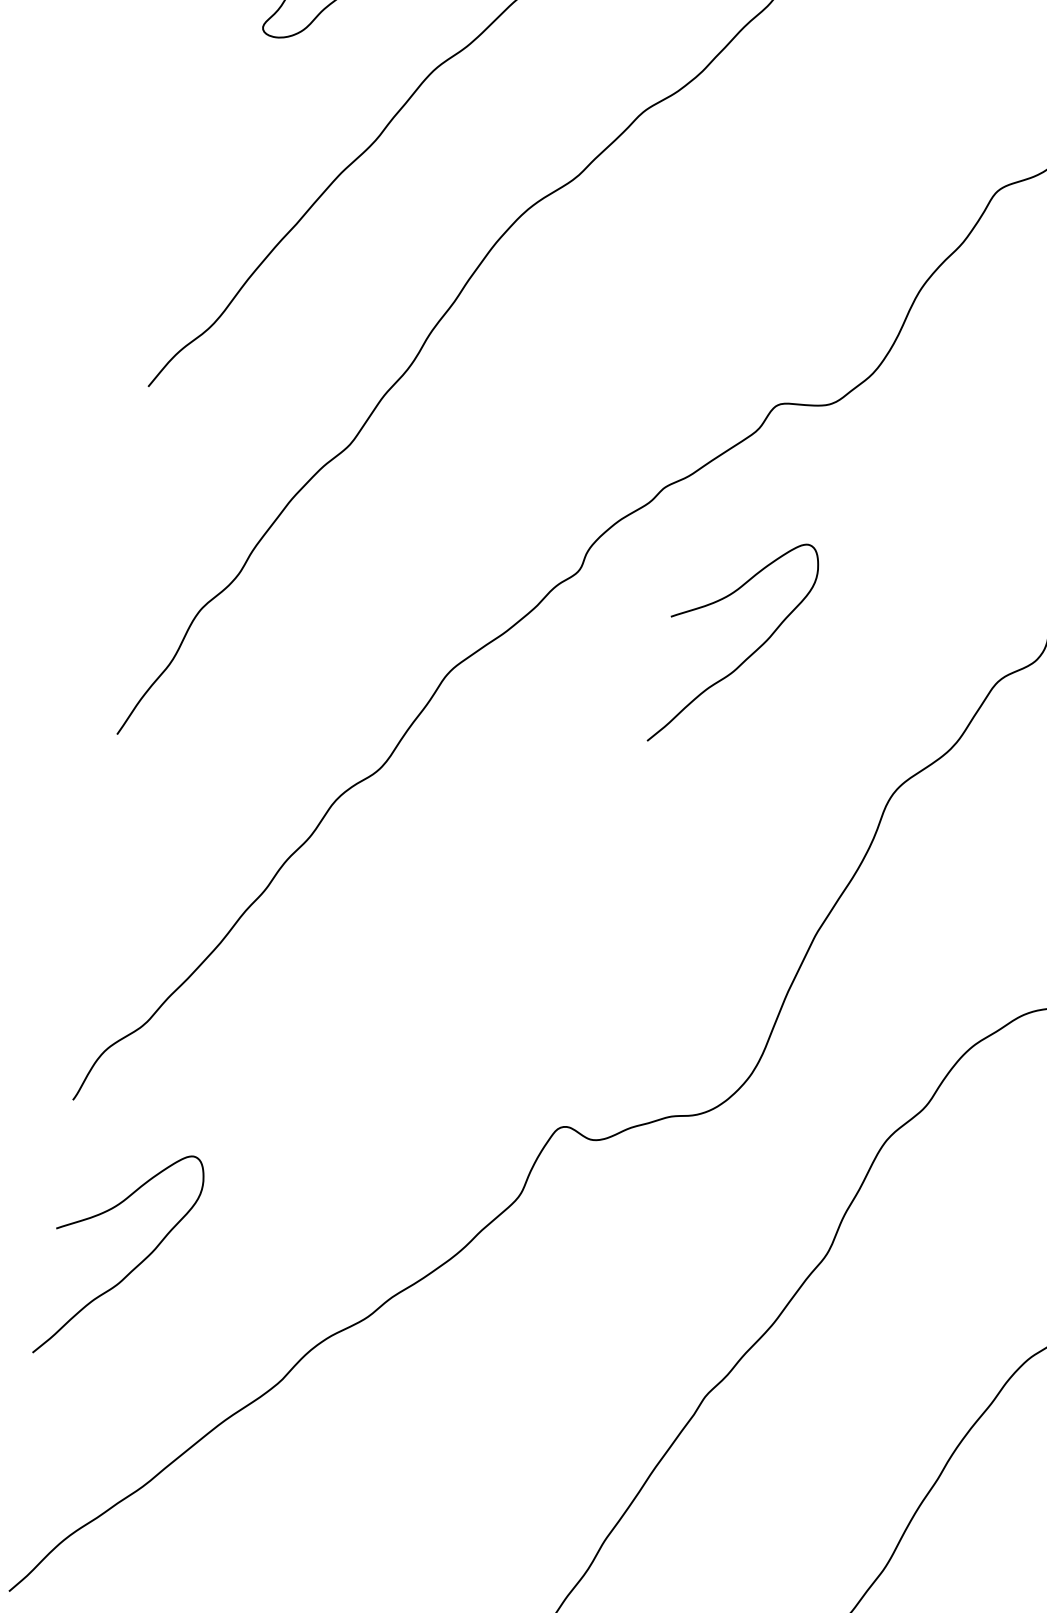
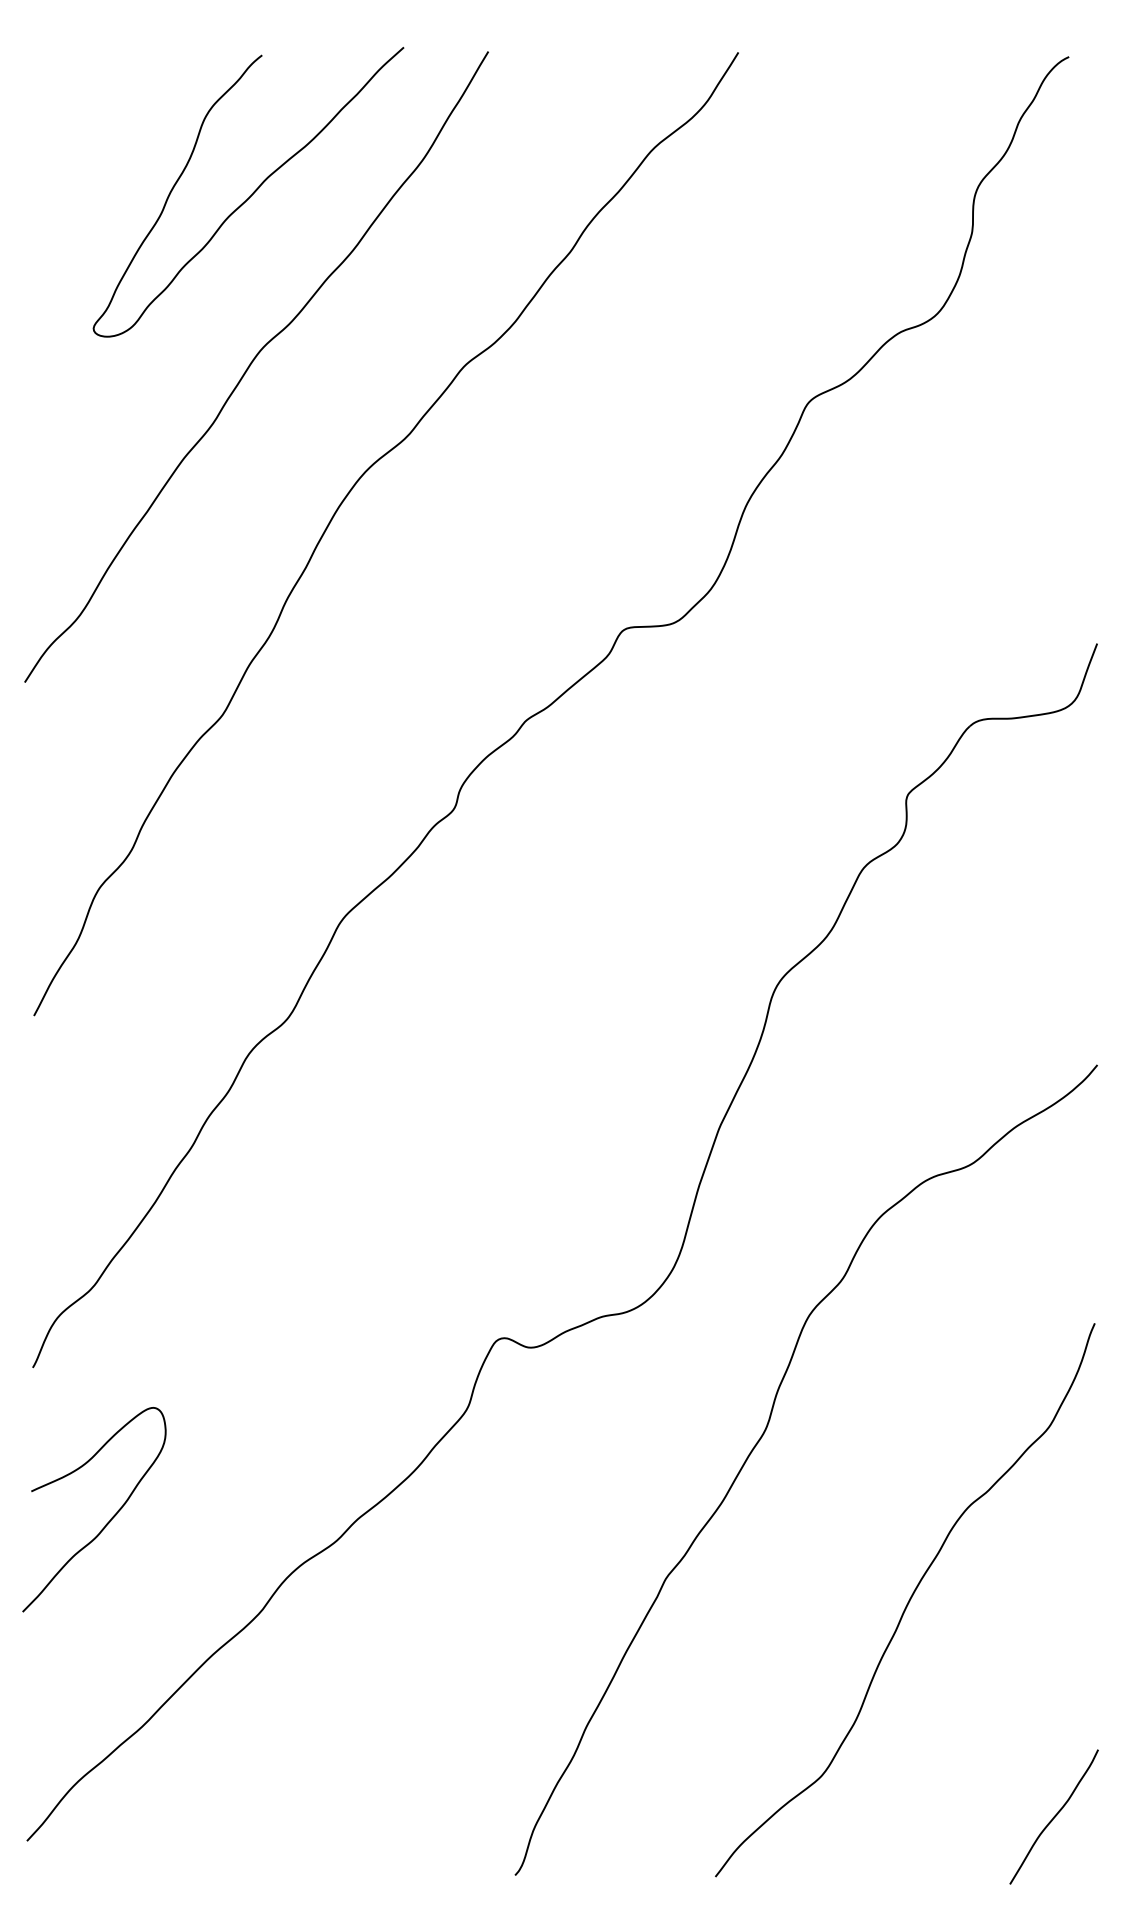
curve: (746, 658) -> (622, 873), removed

